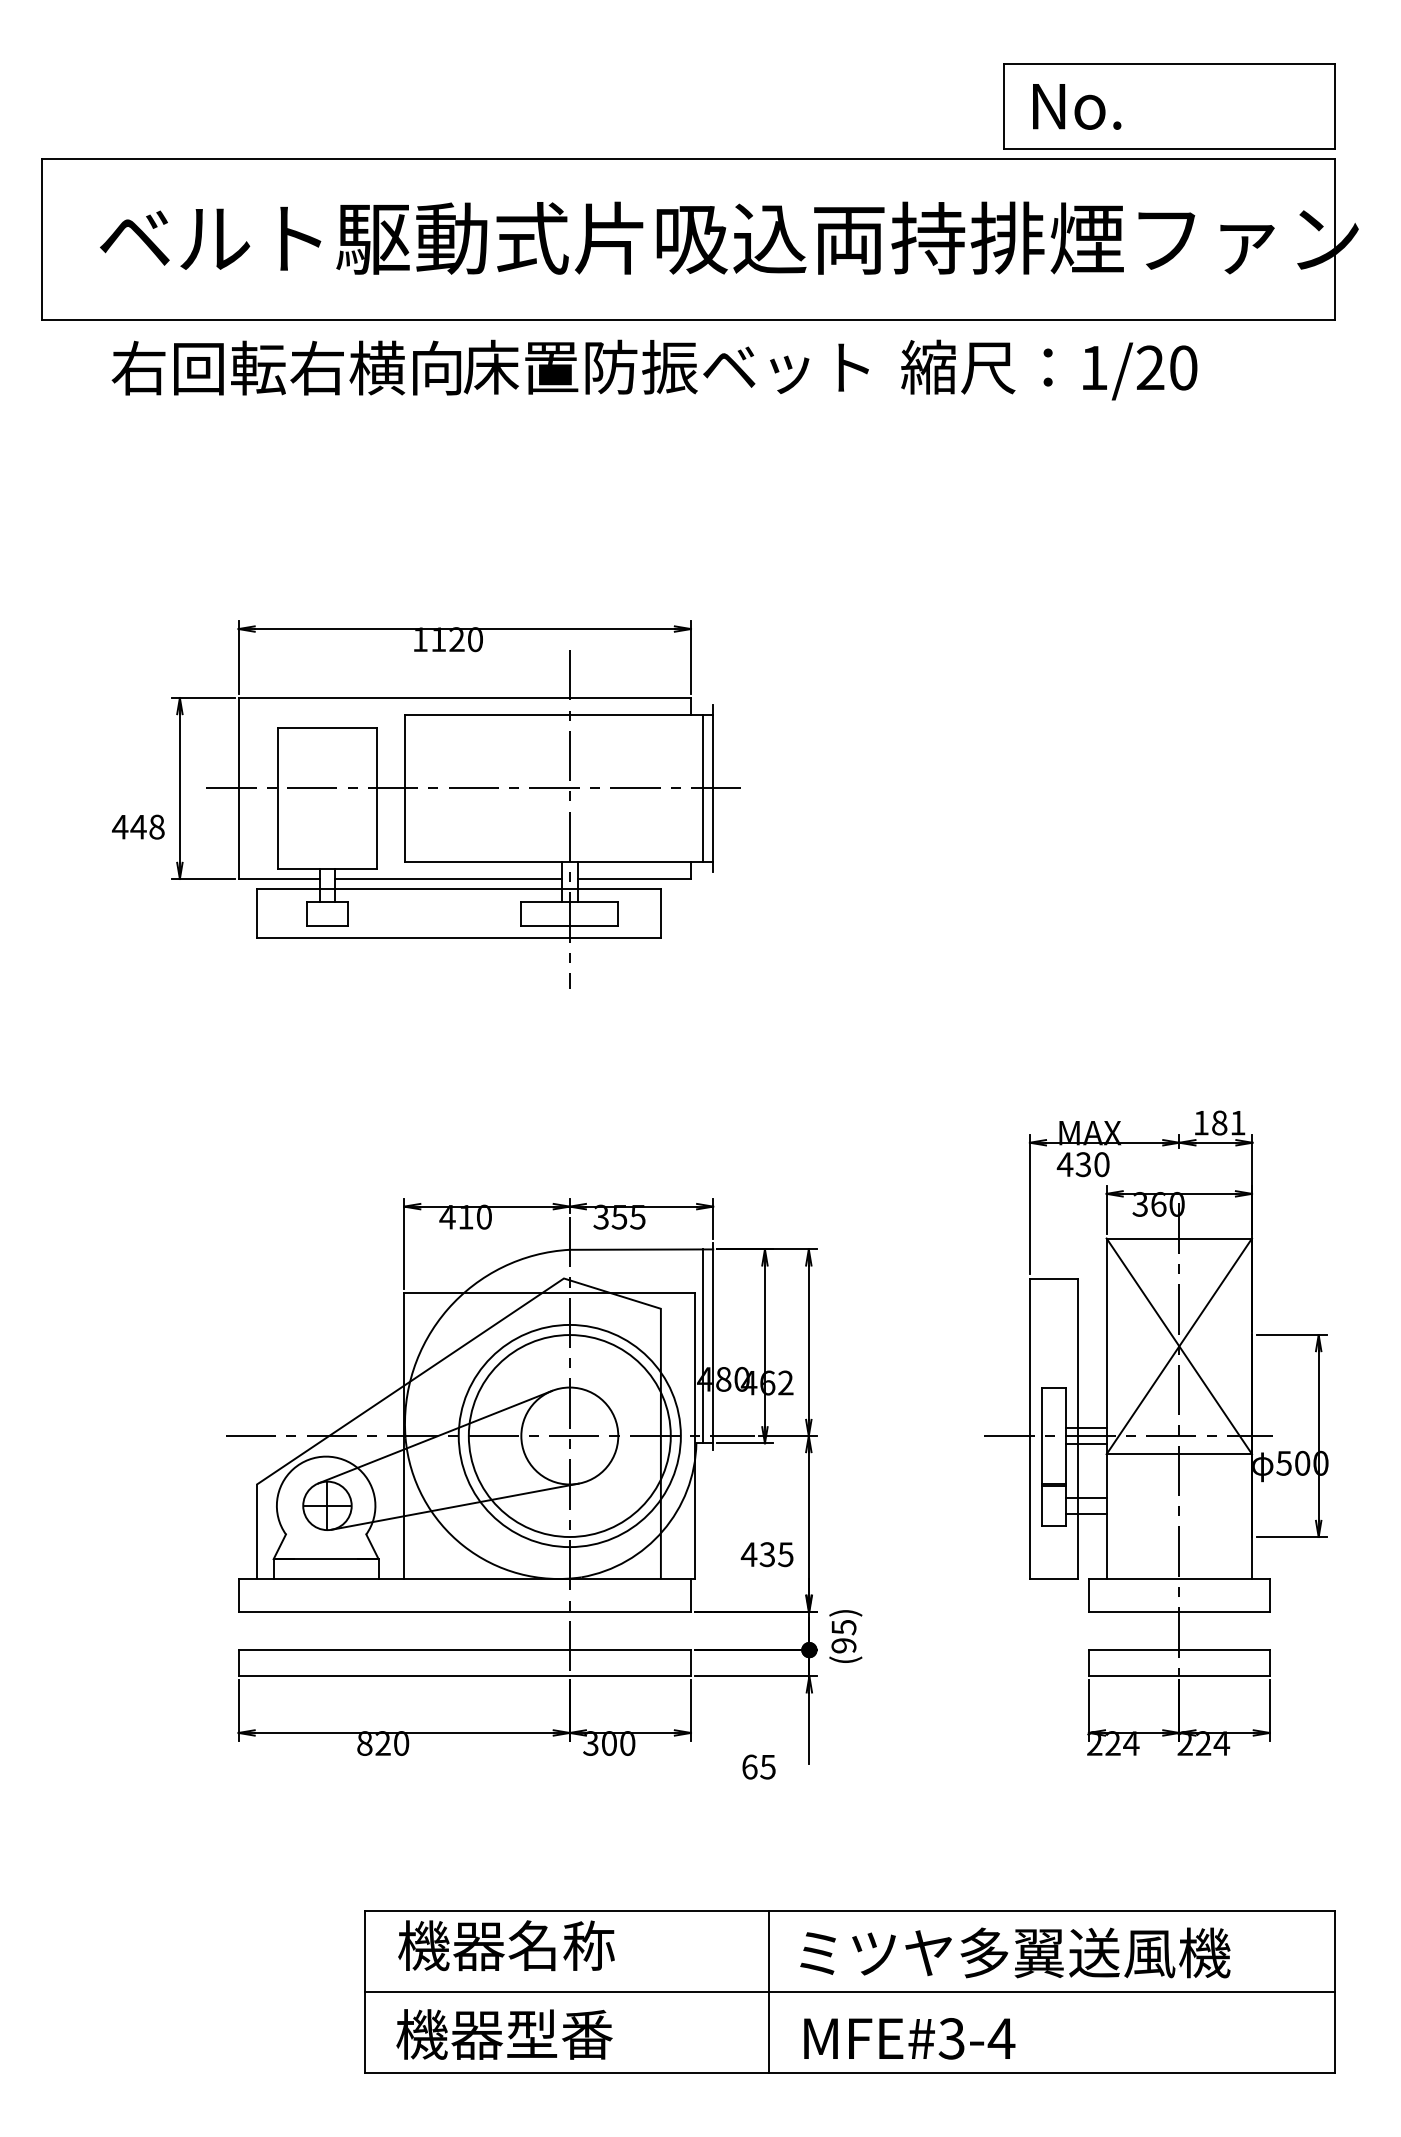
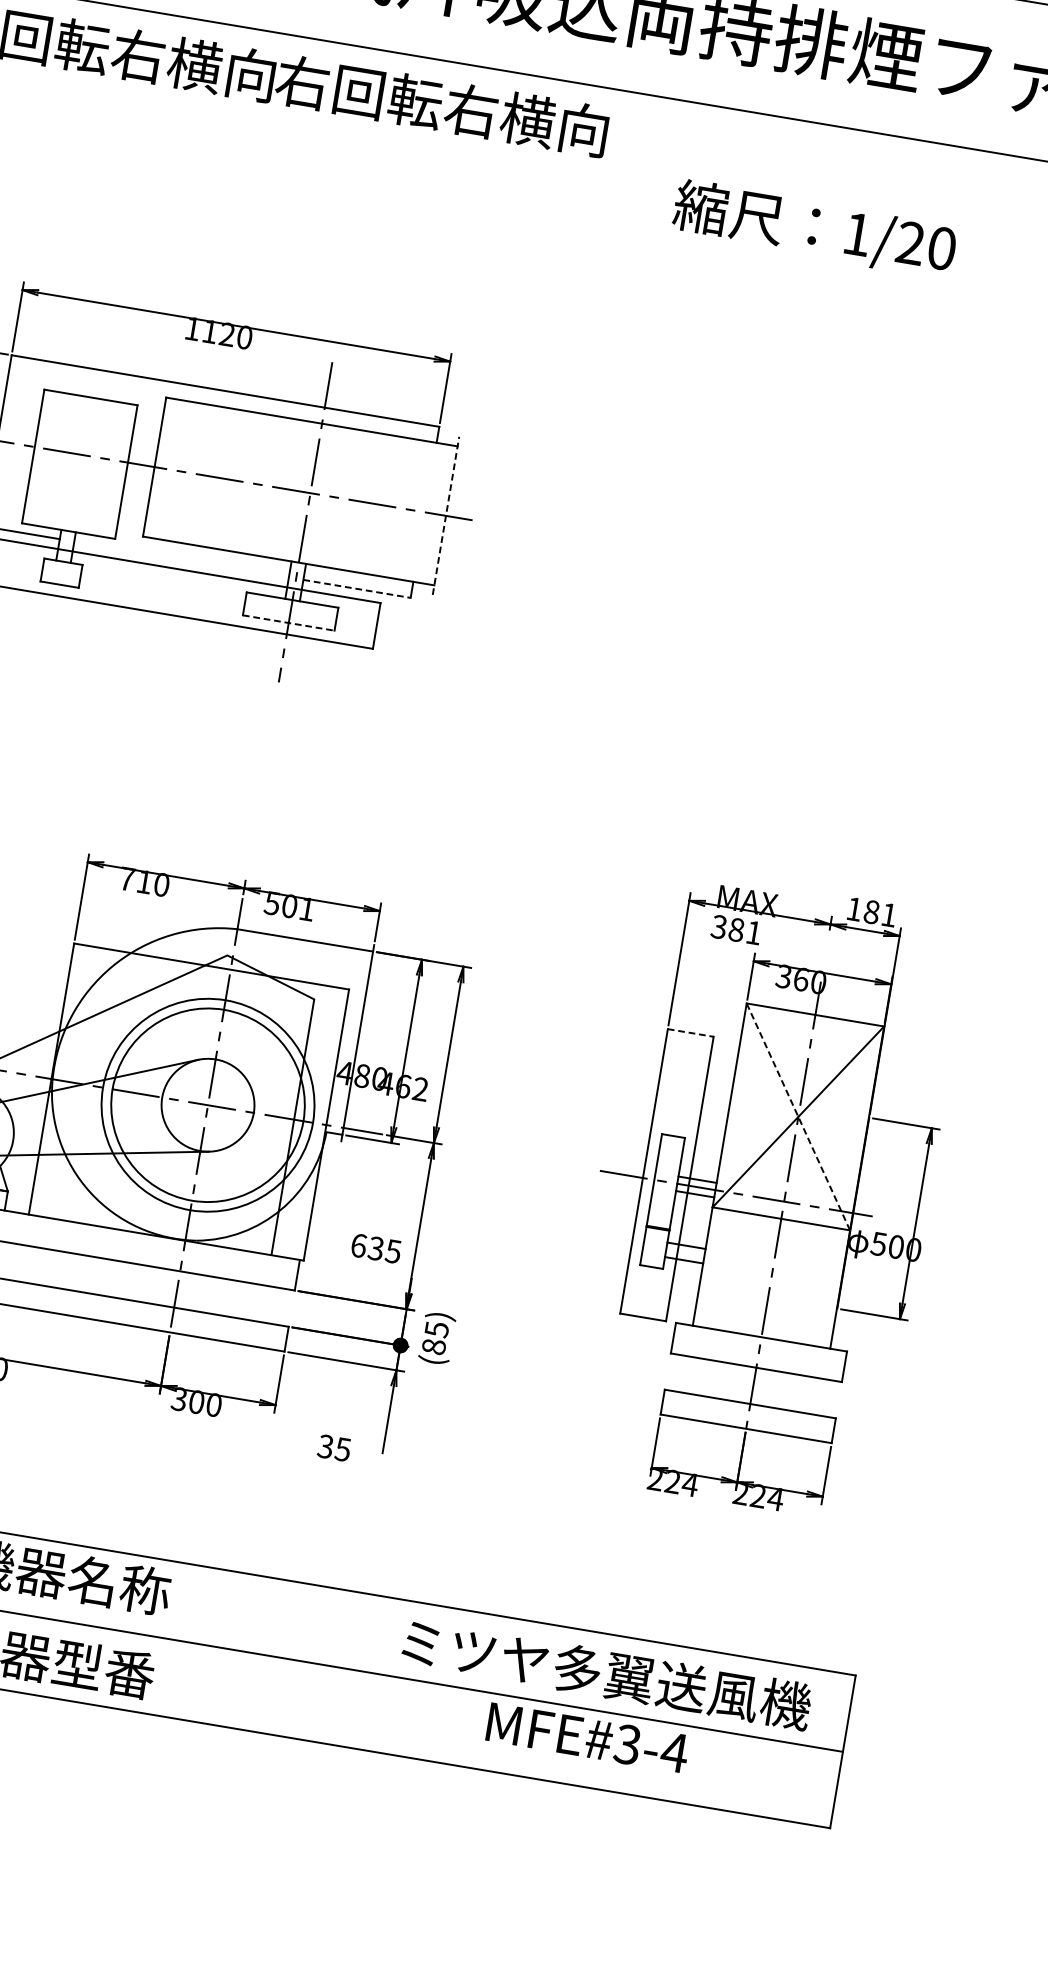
text: (665, 366) -> (467, 109), 床置防振ベット -> 右回転右横向
text: (1049, 369) -> (815, 228), moved
line: (703, 788) -> (436, 514), removed
line: (713, 788) -> (446, 515), solid -> dashed
line: (448, 878) -> (181, 559), removed
line: (634, 878) -> (357, 588), solid -> dashed
line: (570, 925) -> (289, 622), solid -> dashed
text: (1082, 1164) -> (735, 929), 430 -> 381
text: (619, 1216) -> (289, 905), 355 -> 501
text: (447, 1217) -> (126, 879), 410 -> 710
line: (1054, 1278) -> (691, 1033), solid -> dashed
line: (1179, 1345) -> (798, 1116), solid -> dashed
line: (703, 1346) -> (348, 1041), removed
text: (748, 1554) -> (358, 1245), 435 -> 635
text: (843, 1645) -> (433, 1346), (95) -> (85)
text: (749, 1766) -> (325, 1446), 65 -> 35
text: (1015, 1952) -> (607, 1673), moved
line: (769, 1991) -> (308, 1661), removed
text: (909, 2038) -> (587, 1737), moved

